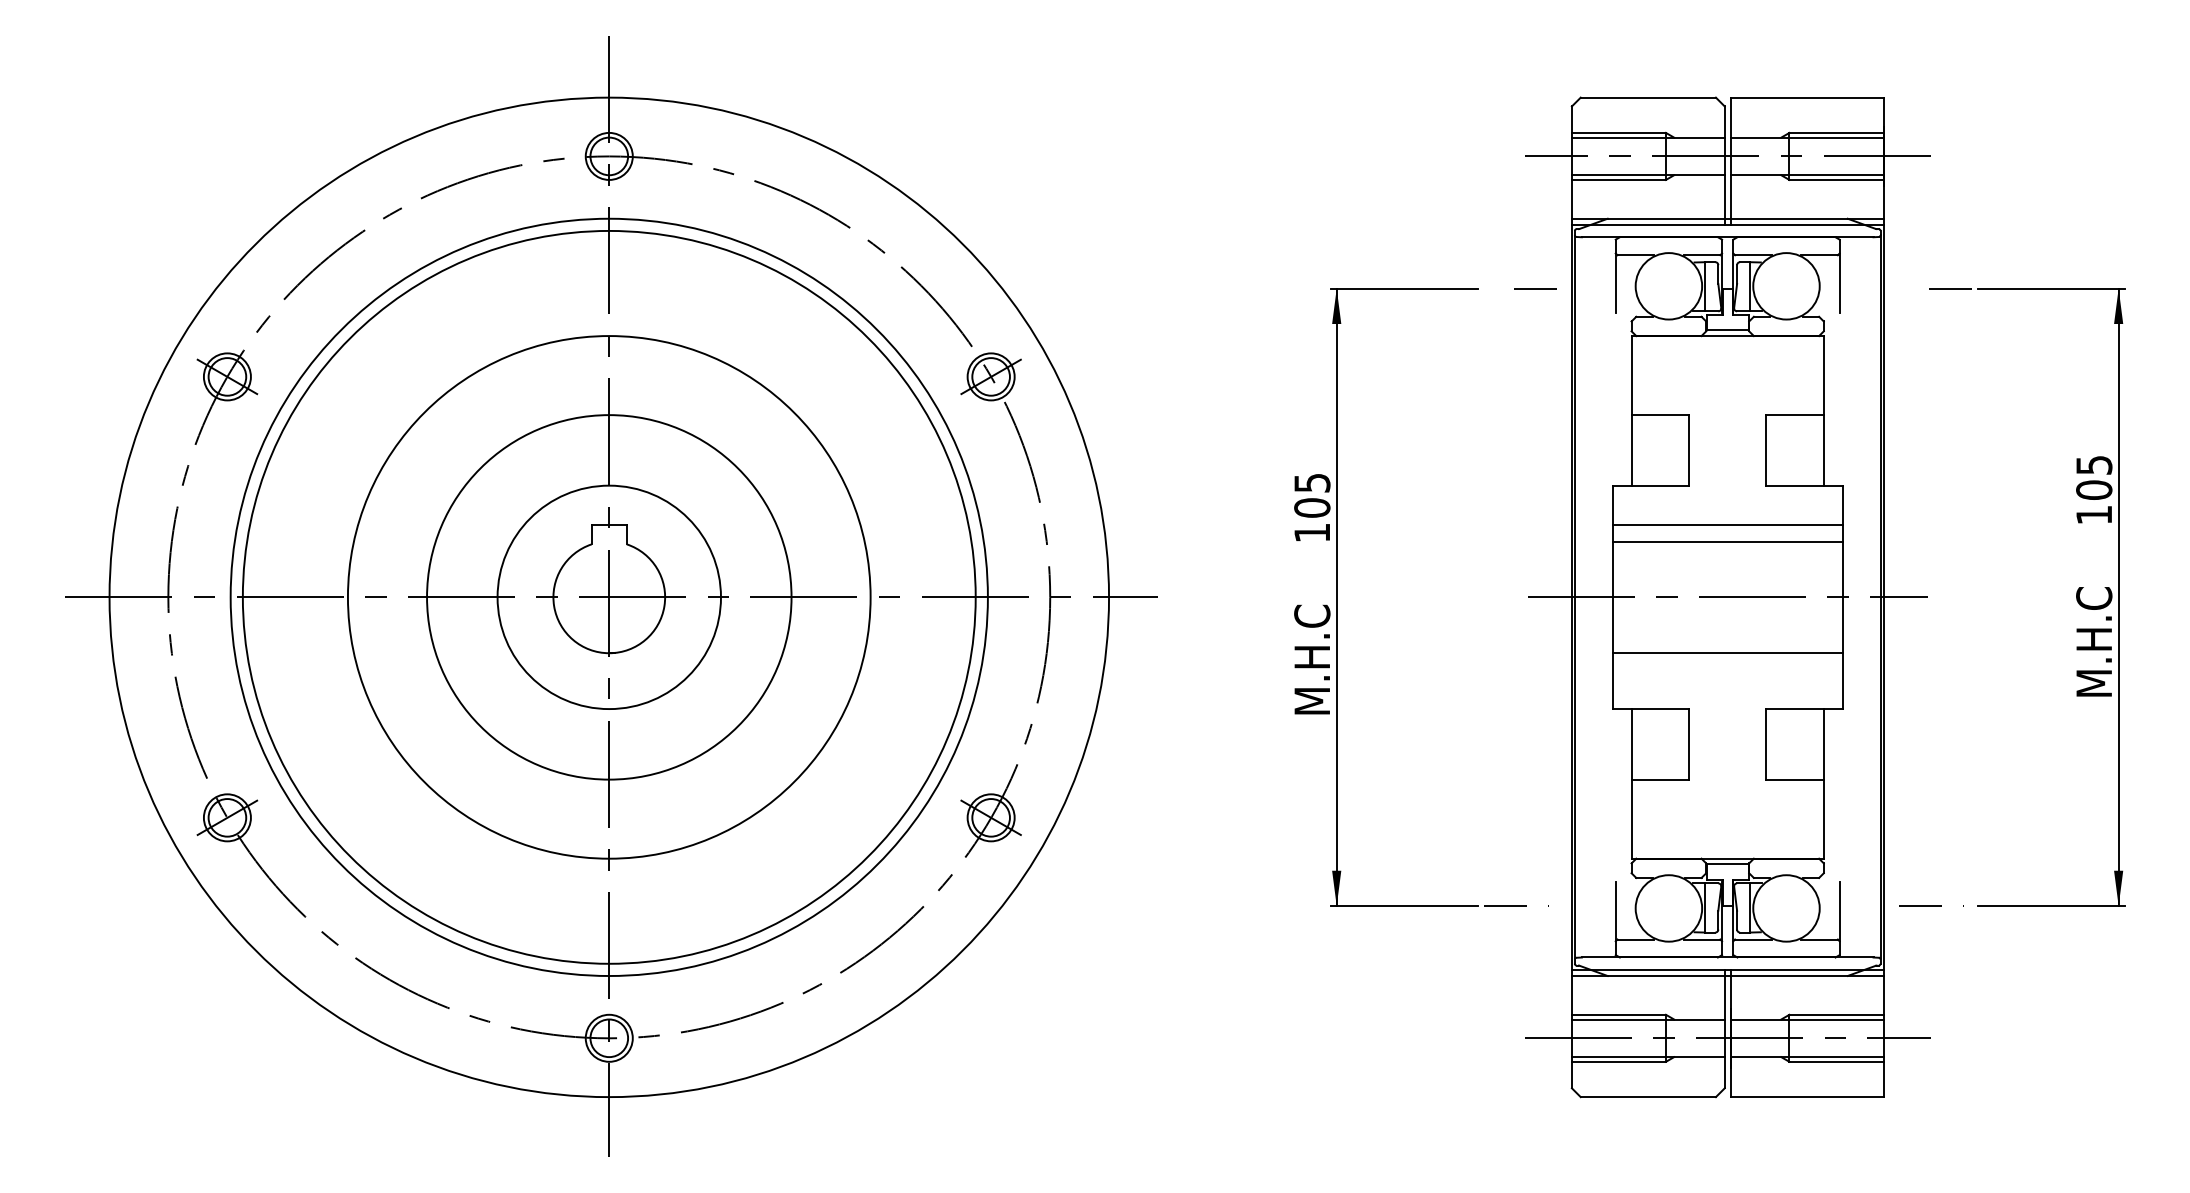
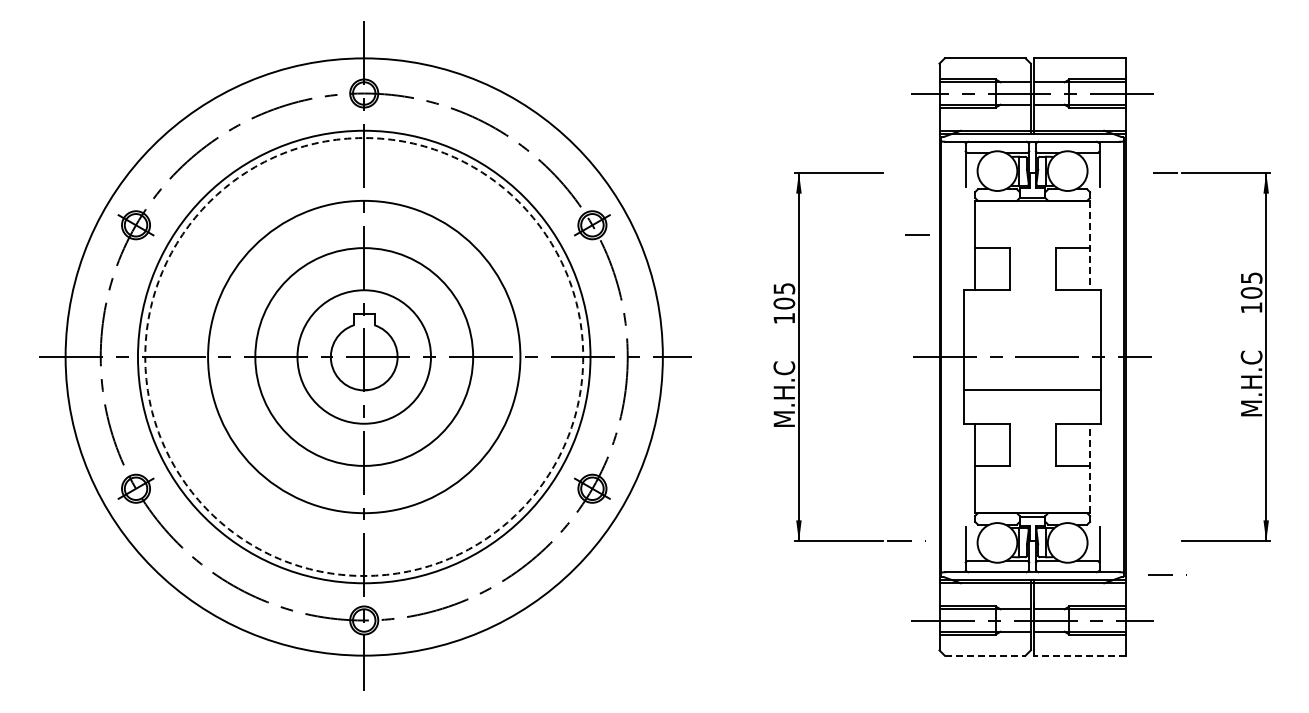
line: (1535, 288) -> (917, 234), moved
line: (1824, 410) -> (1090, 245), solid -> dashed
line: (1727, 524) -> (1032, 313), removed
line: (1727, 541) -> (1032, 323), removed
circle: (609, 596) -> (364, 356), solid -> dashed
line: (1824, 783) -> (1090, 468), solid -> dashed
line: (1931, 904) -> (1167, 574), moved
line: (1648, 1096) -> (985, 655), solid -> dashed
line: (1807, 1096) -> (1080, 655), solid -> dashed

